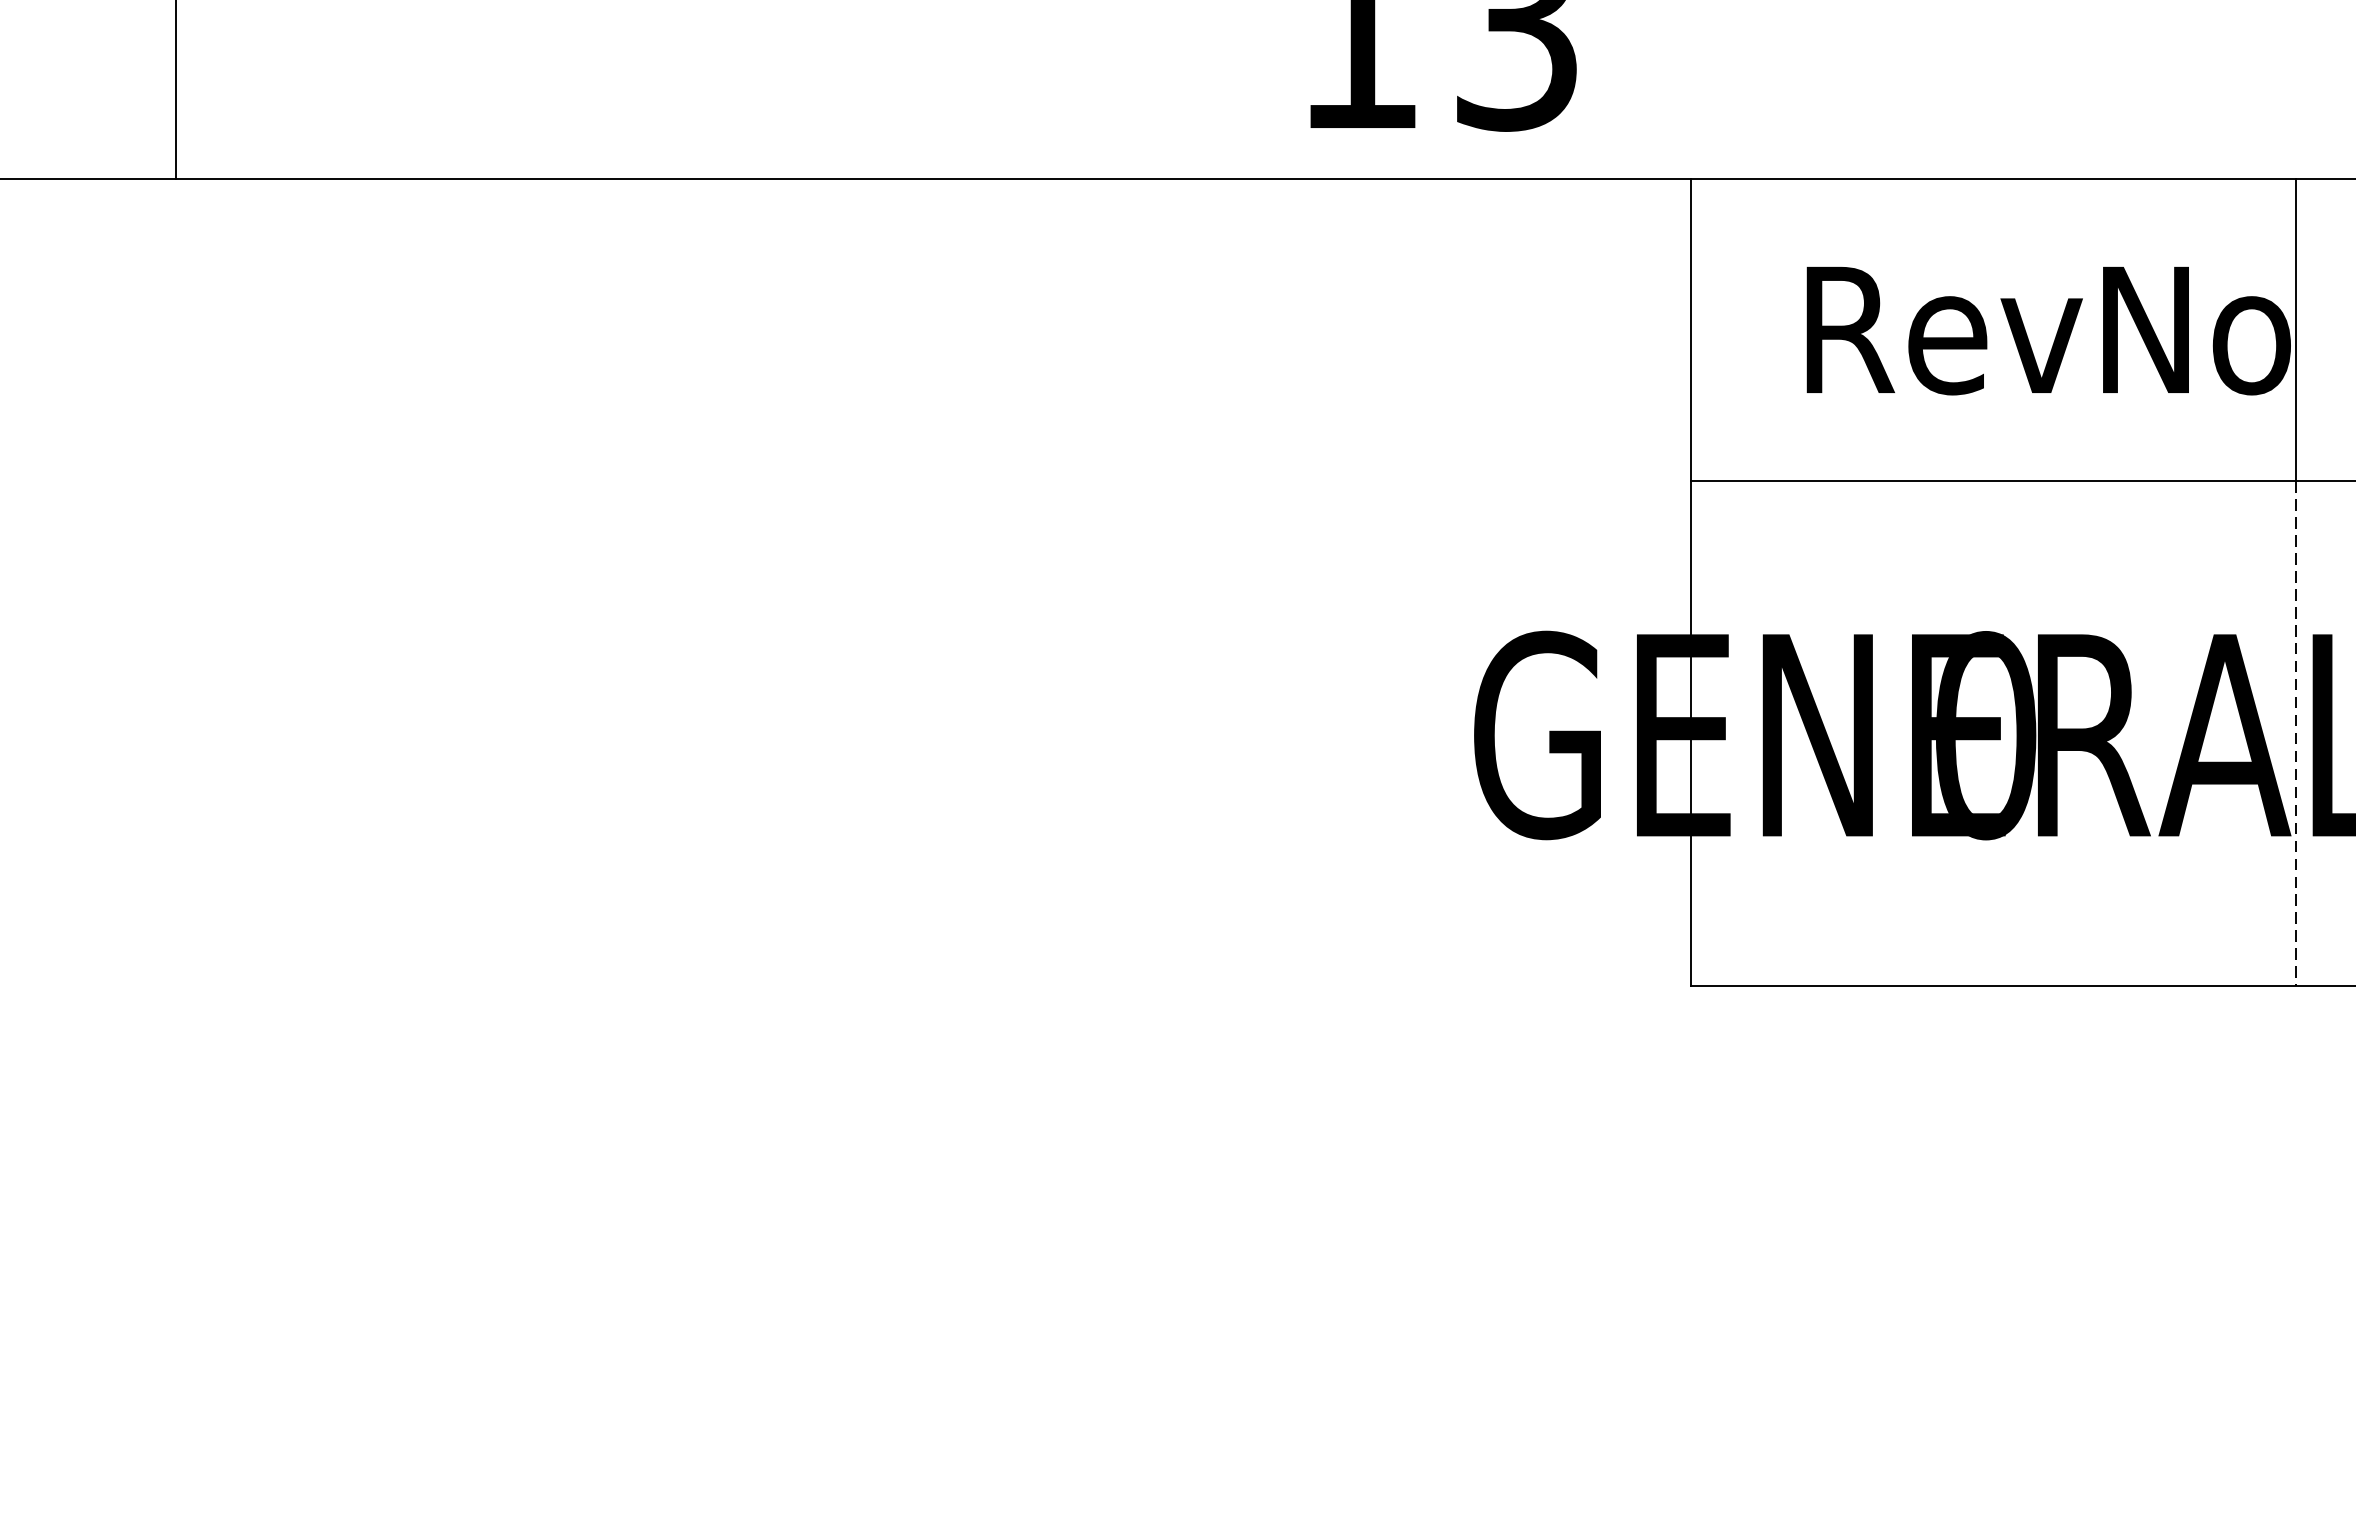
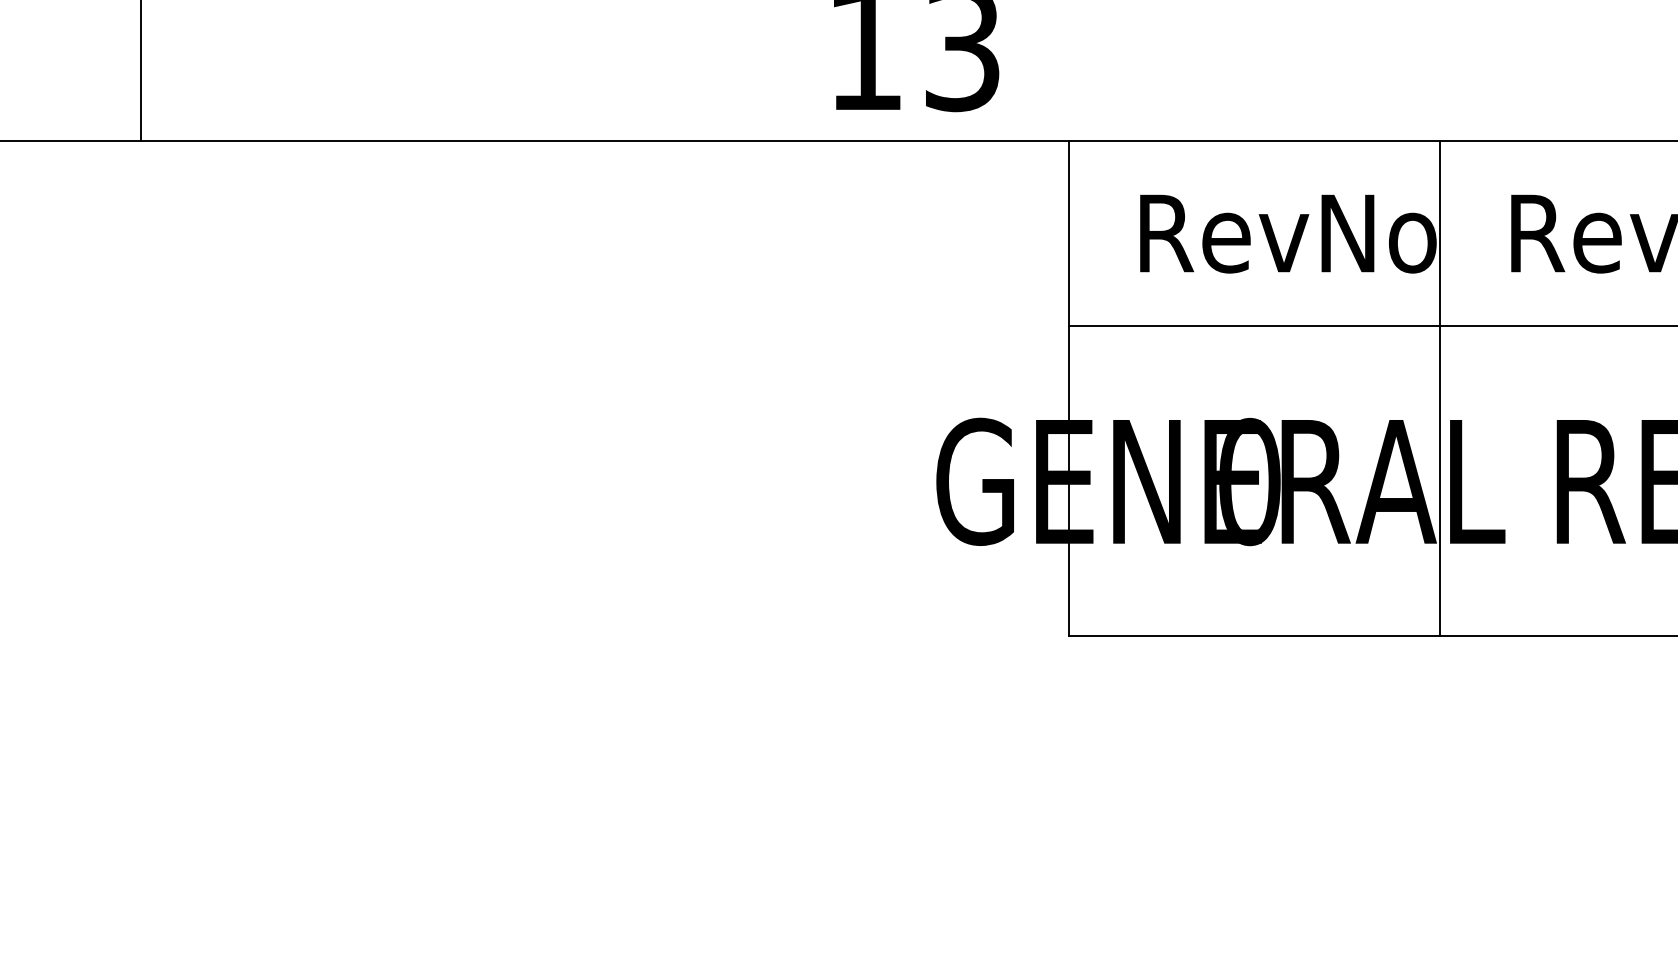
line: (2297, 733) -> (1440, 480), dashed -> solid

